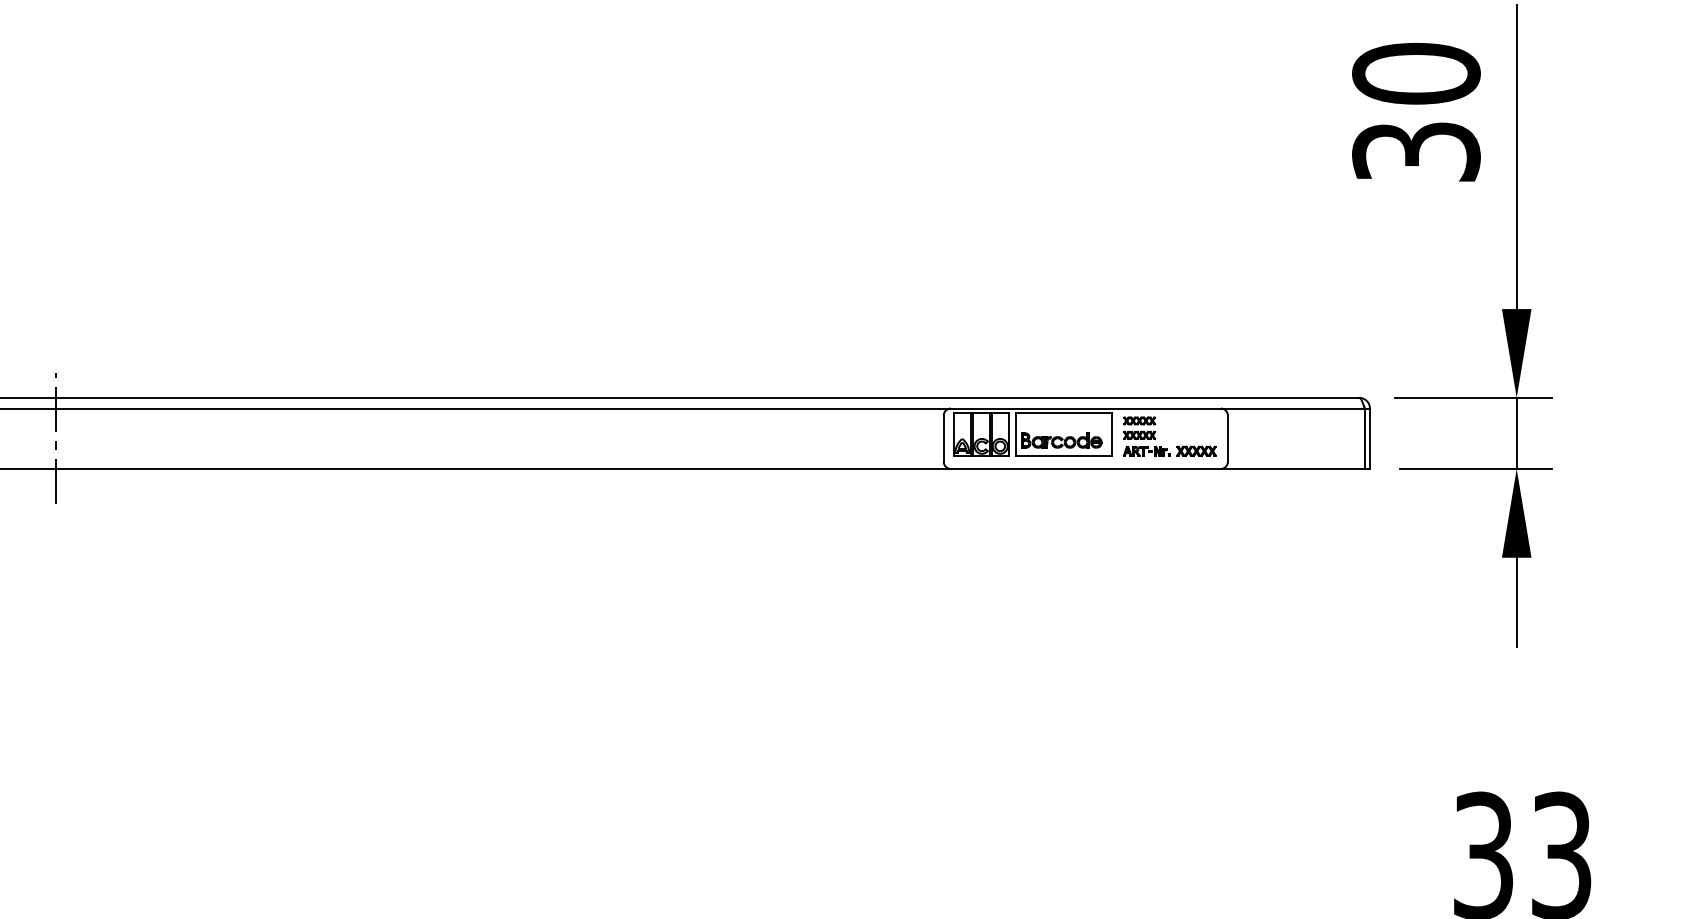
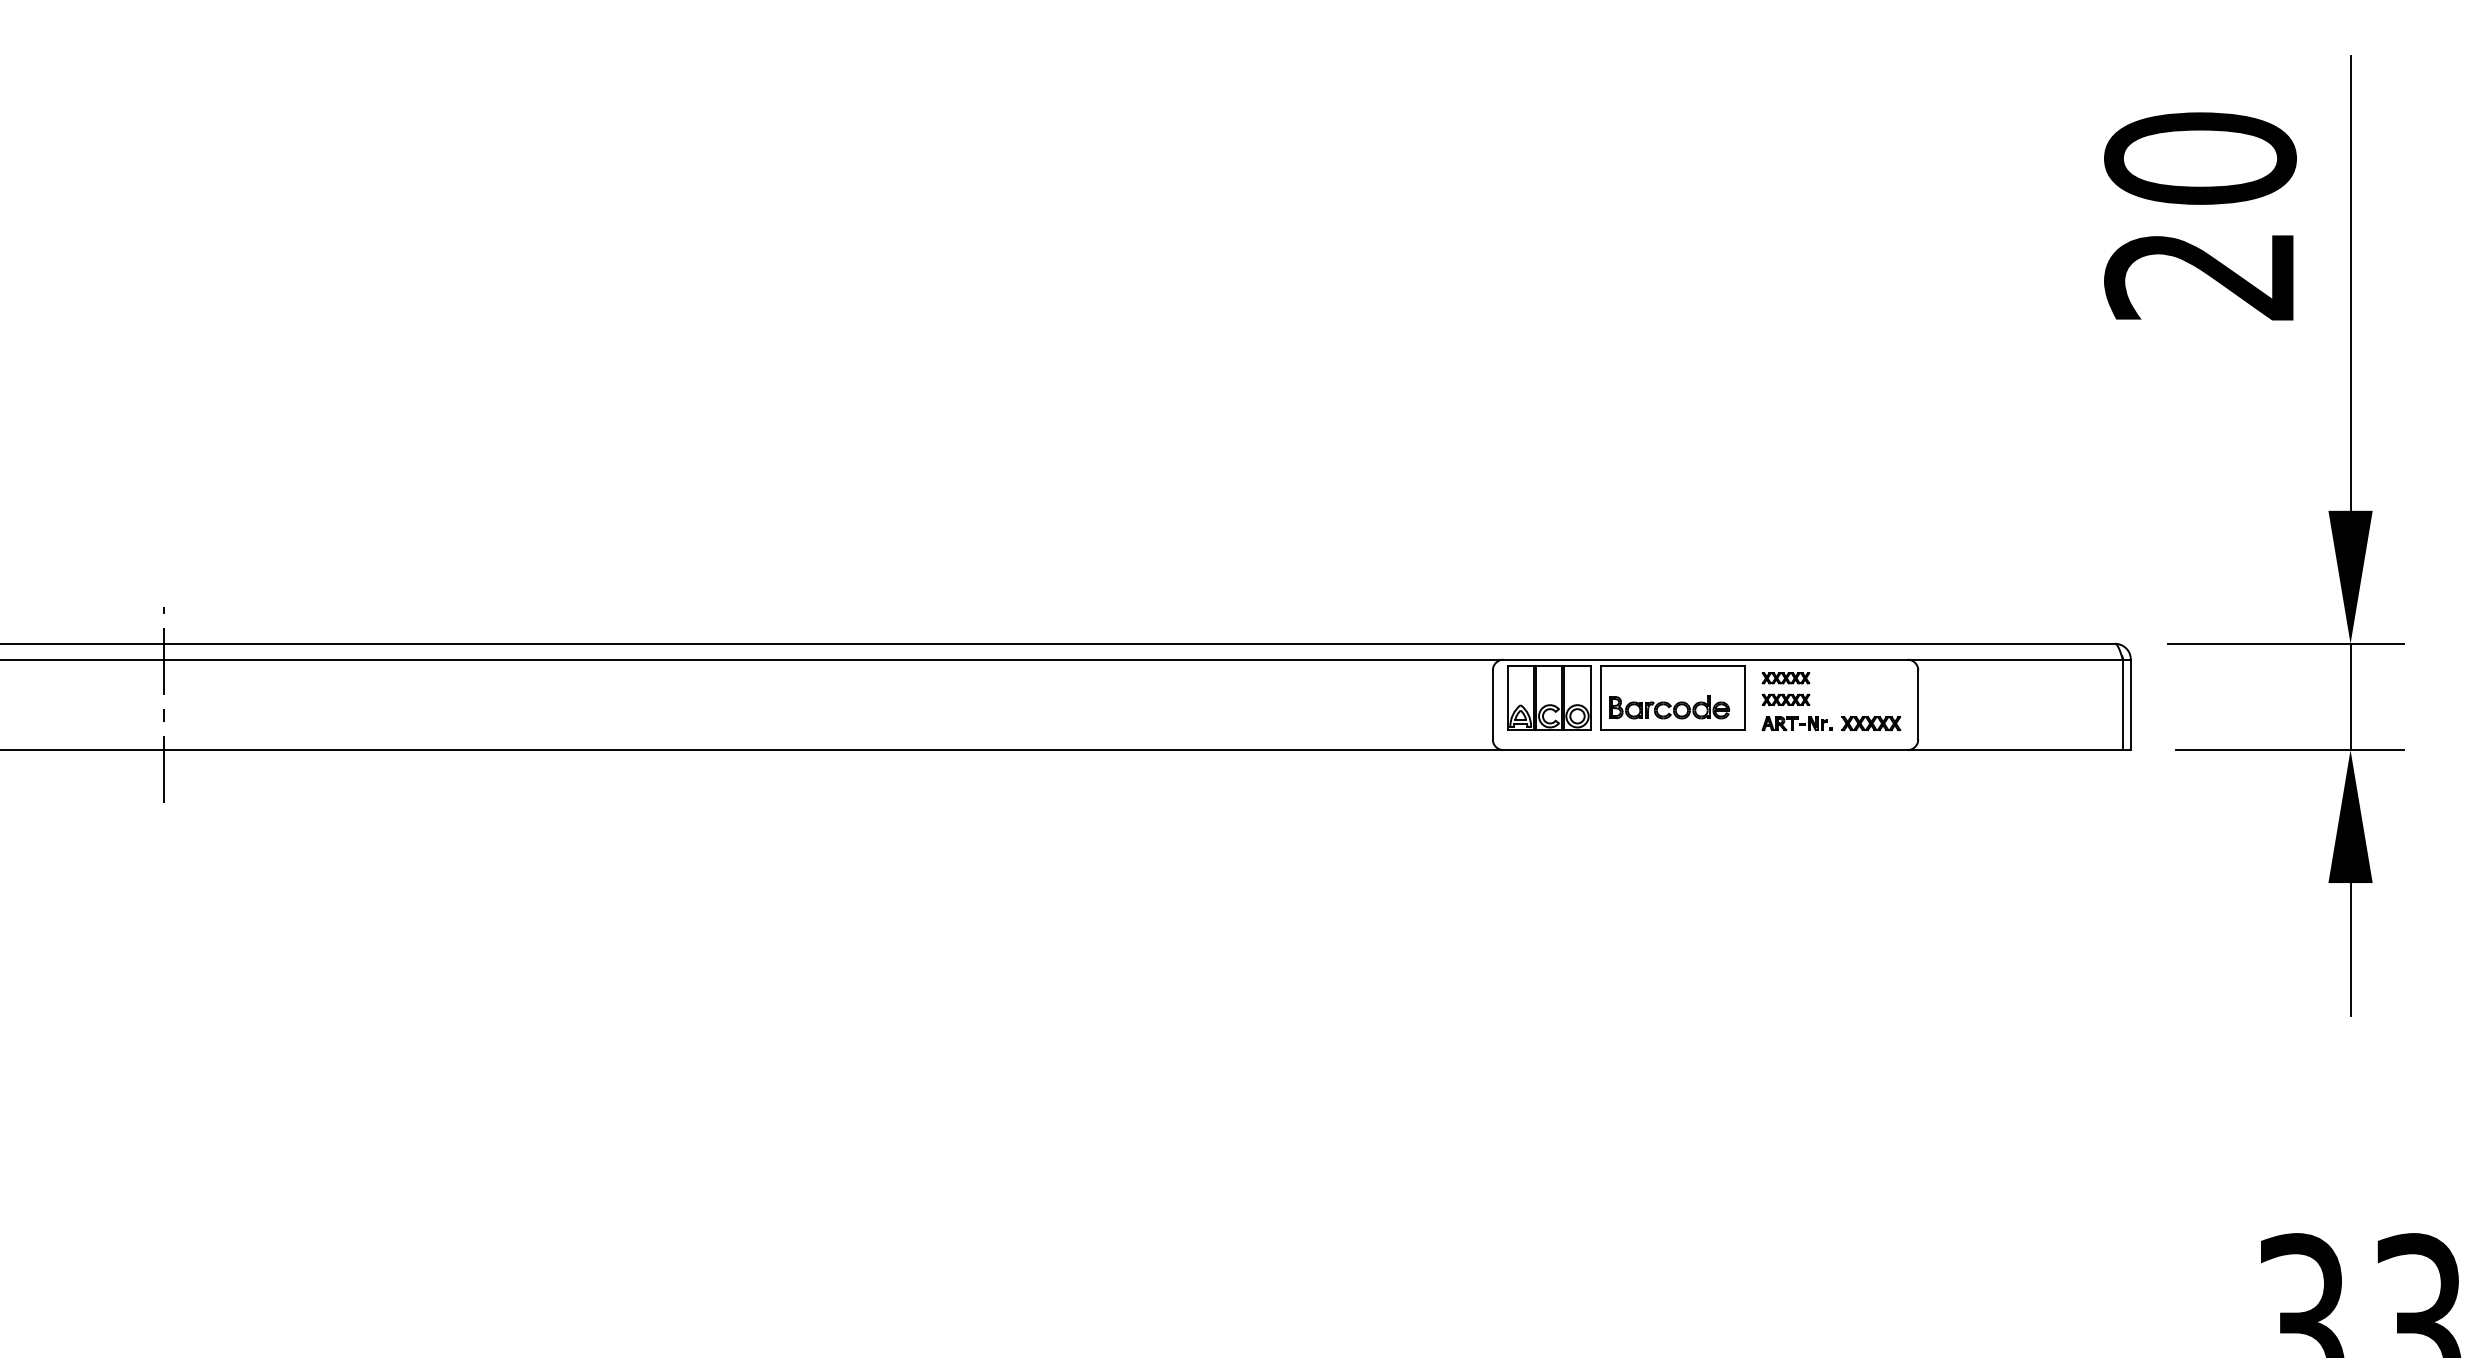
text: (1416, 151) -> (2200, 274), 30 -> 20

